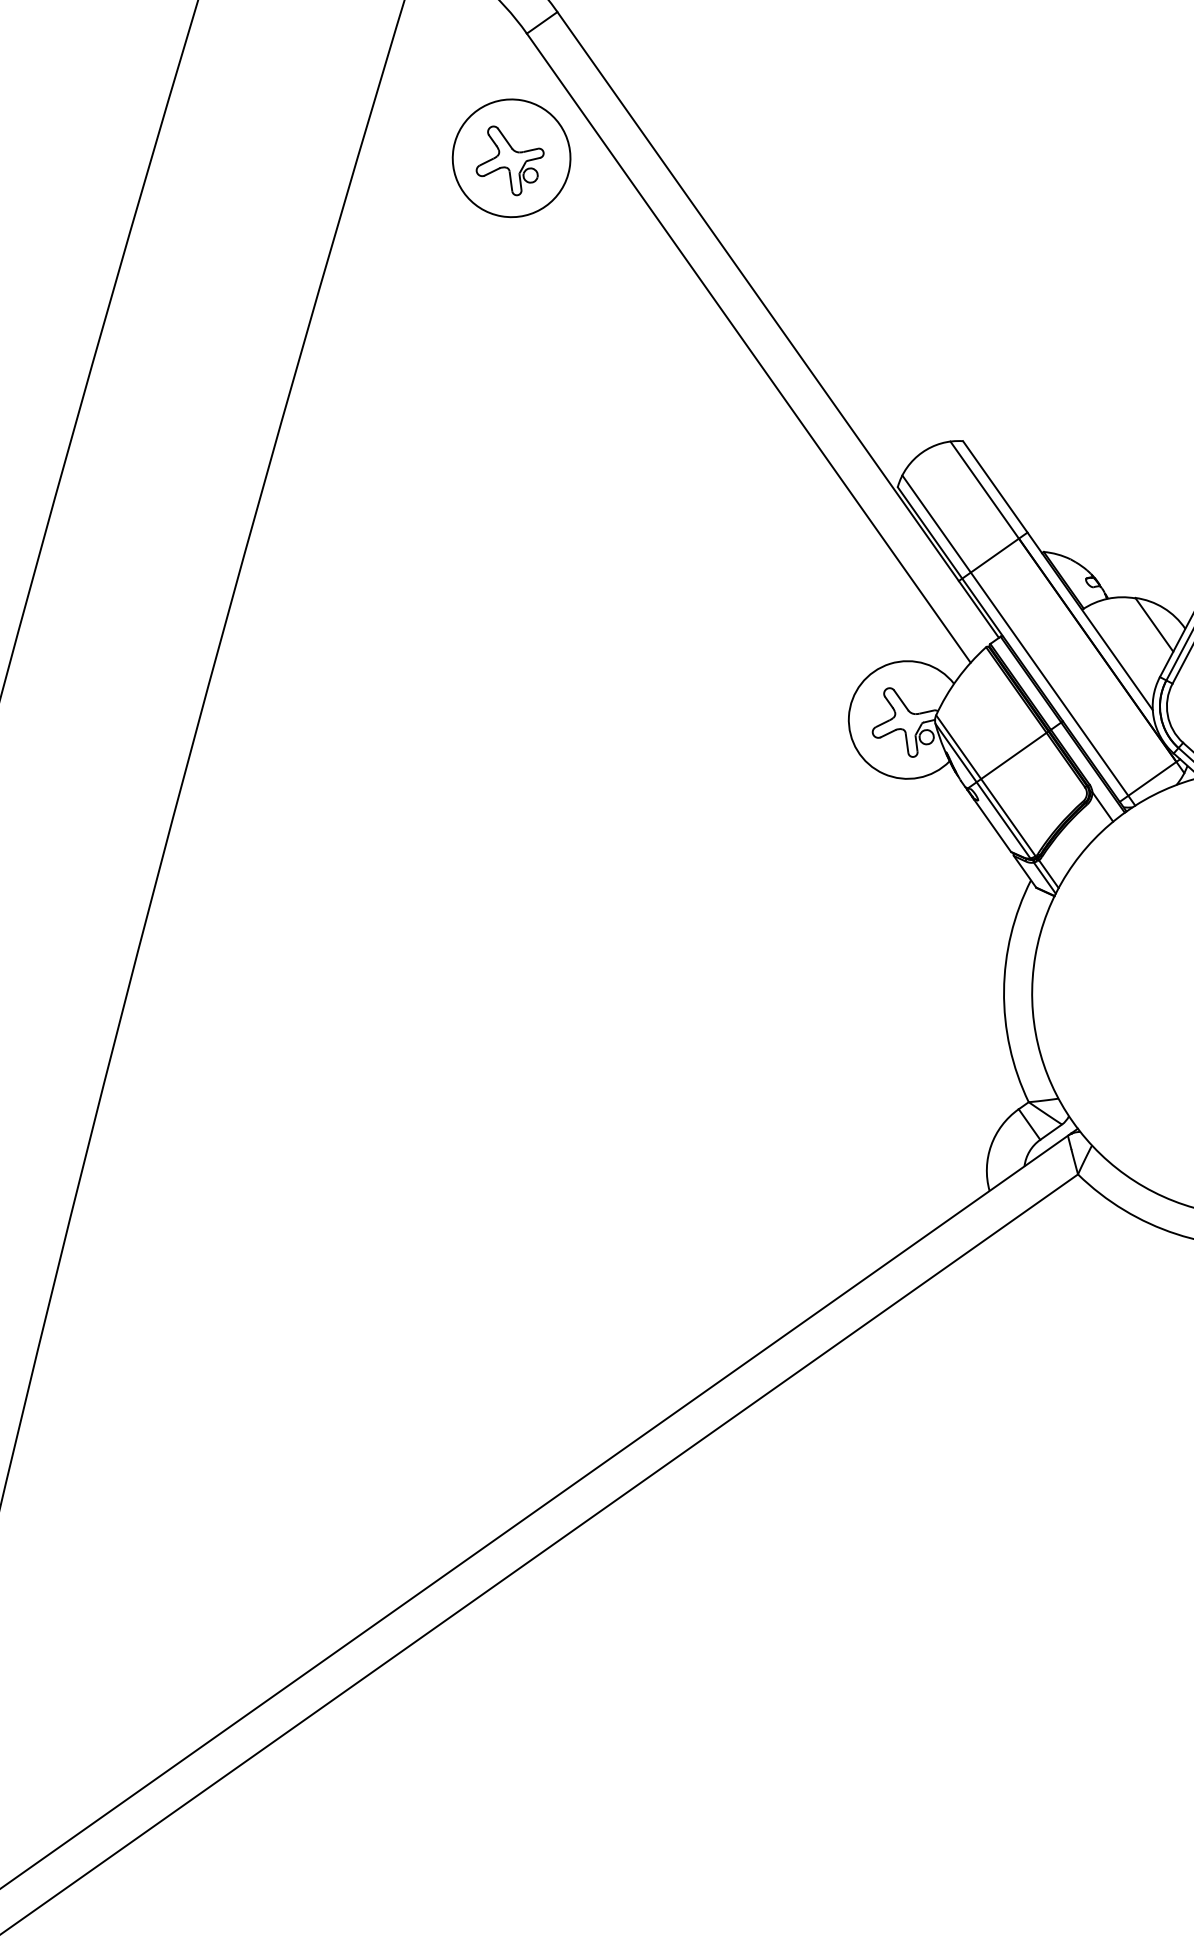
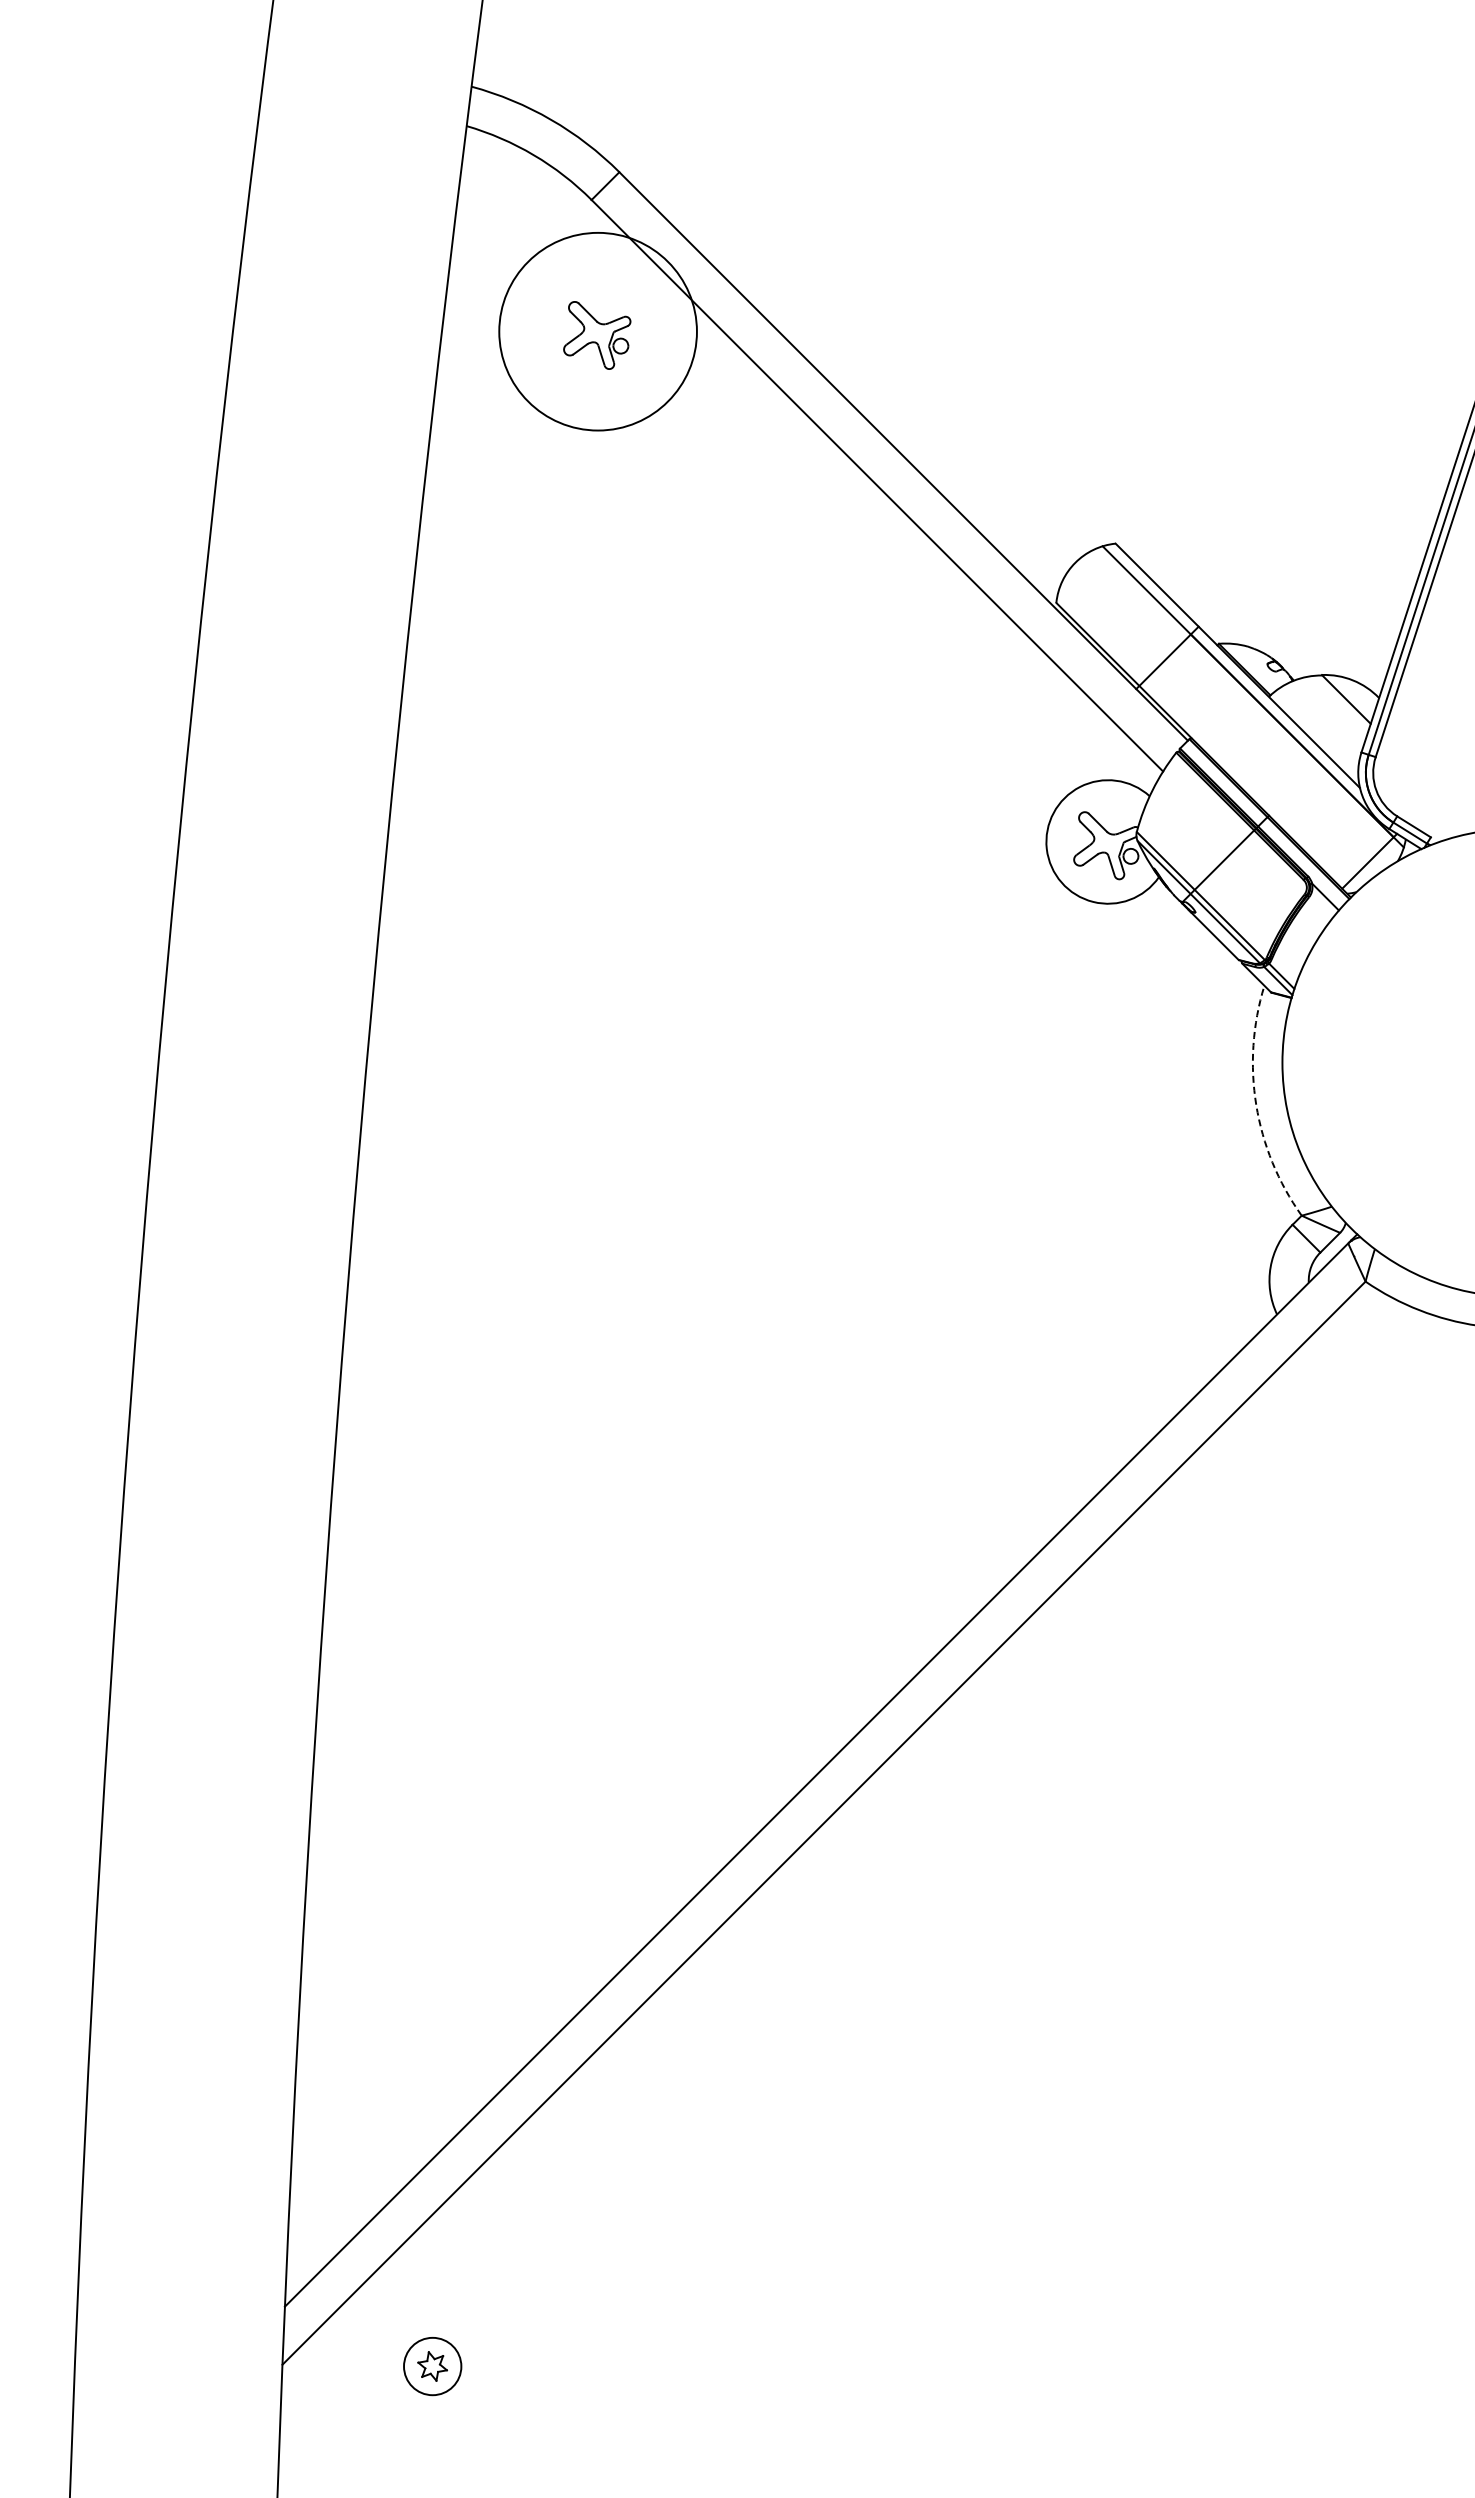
circle: (511, 158) -> (597, 331), size x1.6
line: (1018, 640) -> (1208, 739), removed
arc: (1004, 991) -> (1256, 1105), solid -> dashed

